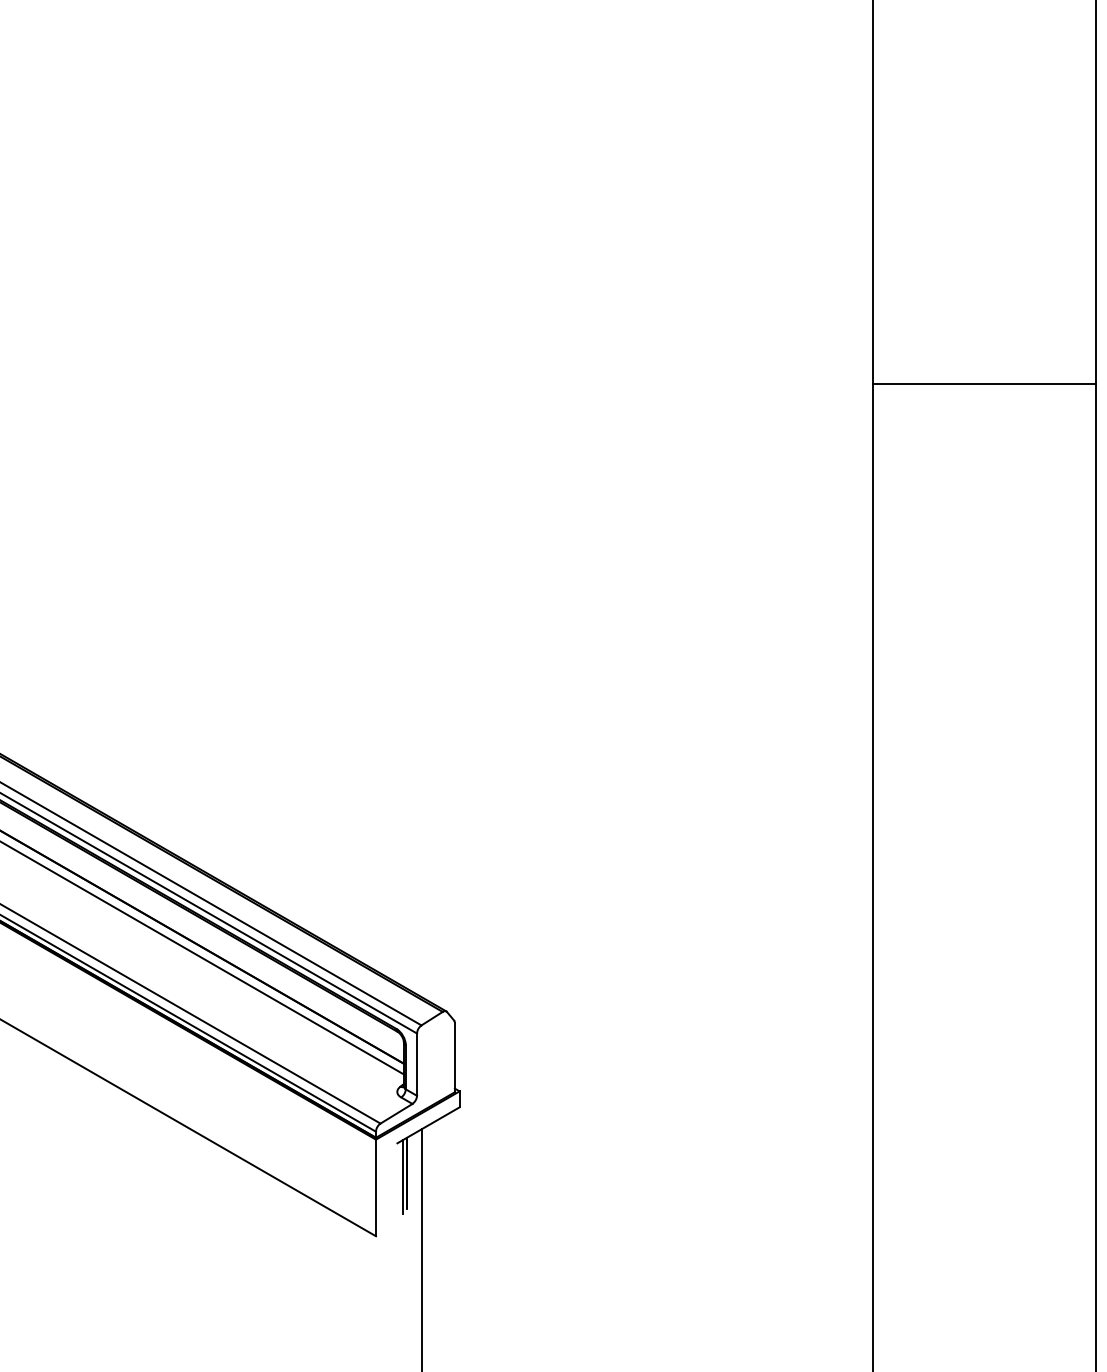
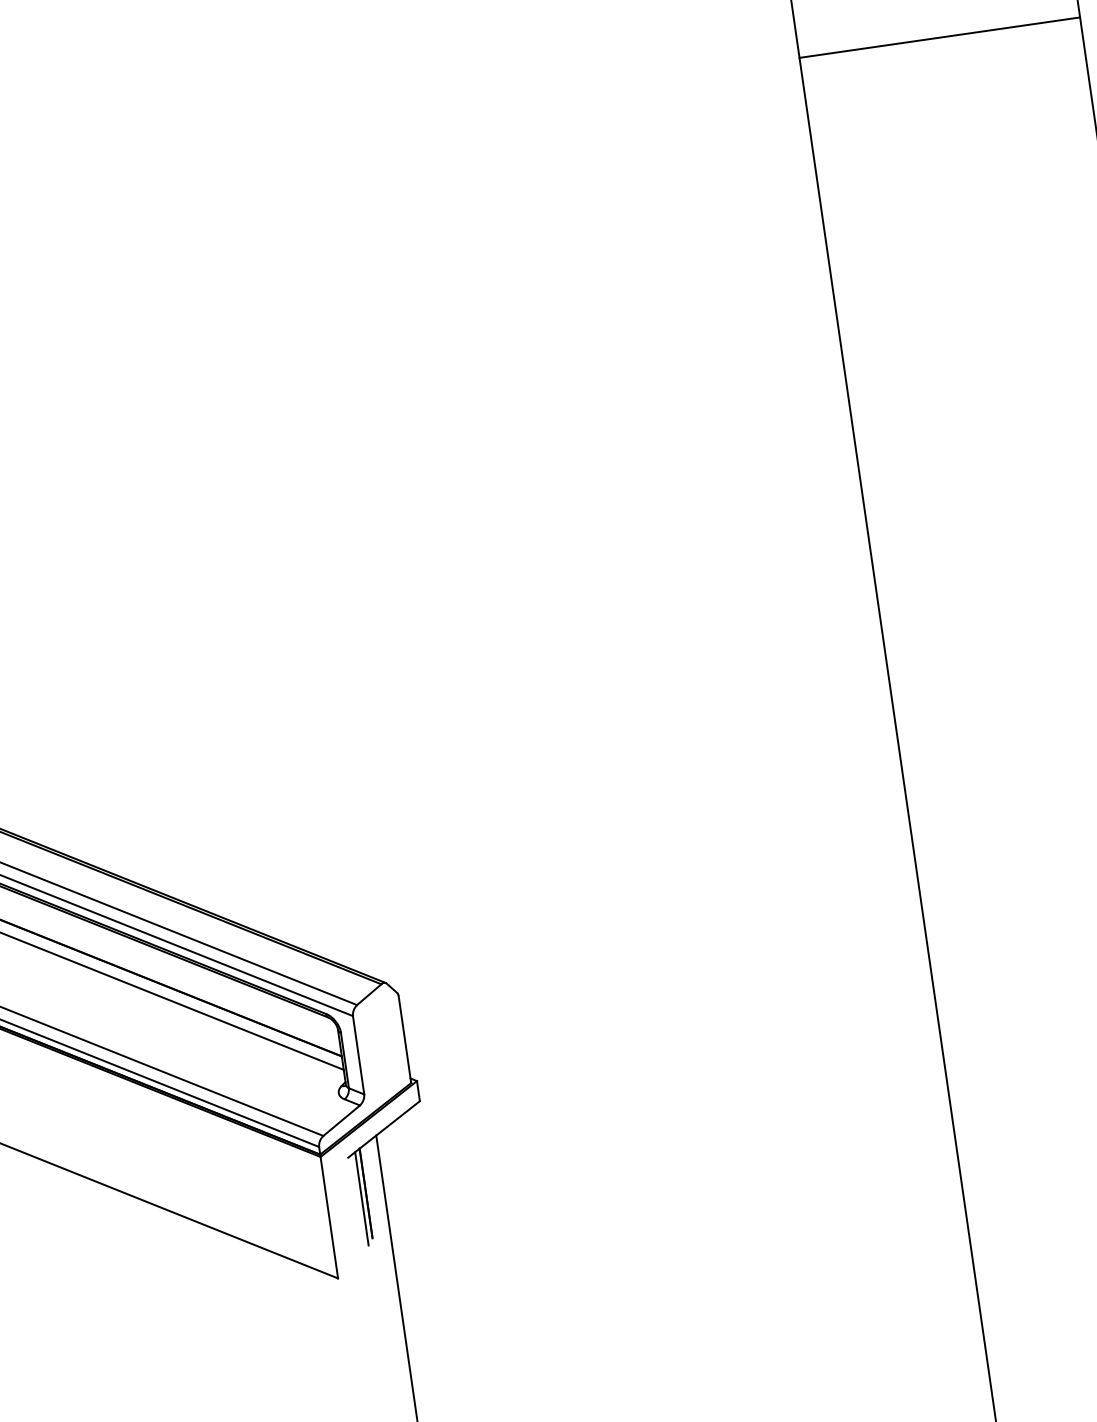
line: (983, 384) -> (939, 38), moved

